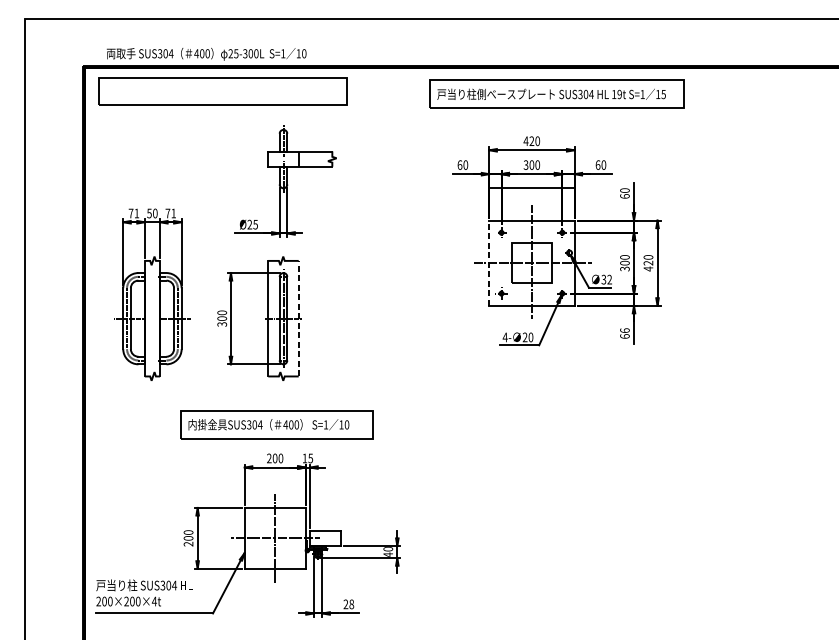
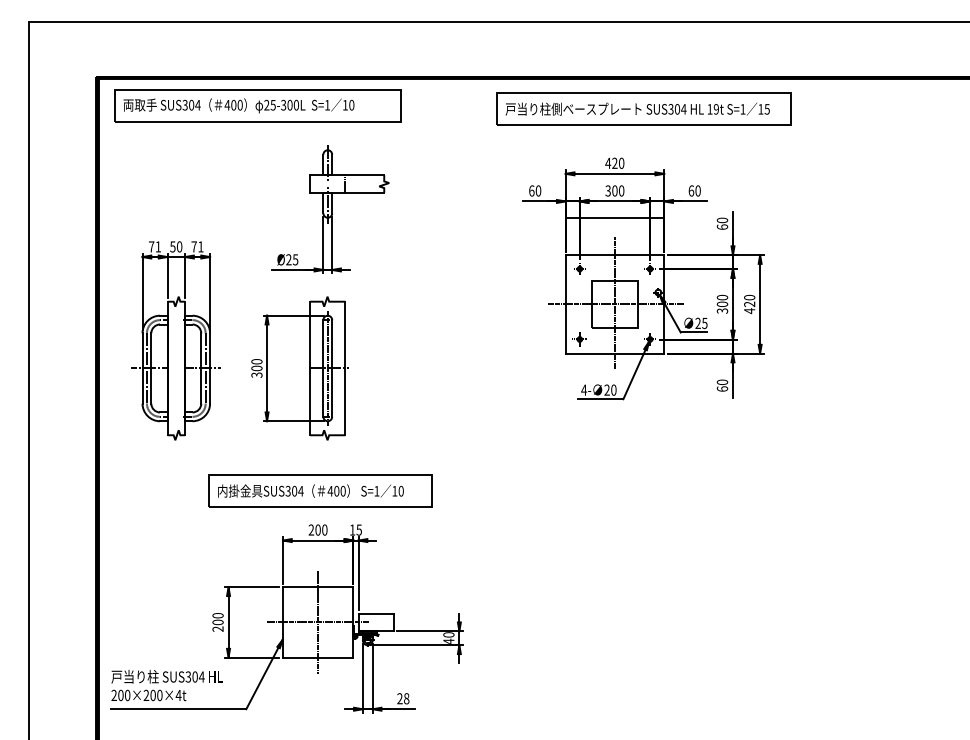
text: (206, 53) -> (238, 105), moved
line: (489, 262) -> (565, 303), dashed -> solid
text: (606, 279) -> (701, 323), 32 -> 25
line: (298, 318) -> (345, 368), dashed -> solid
text: (624, 329) -> (721, 381), 66 -> 60

